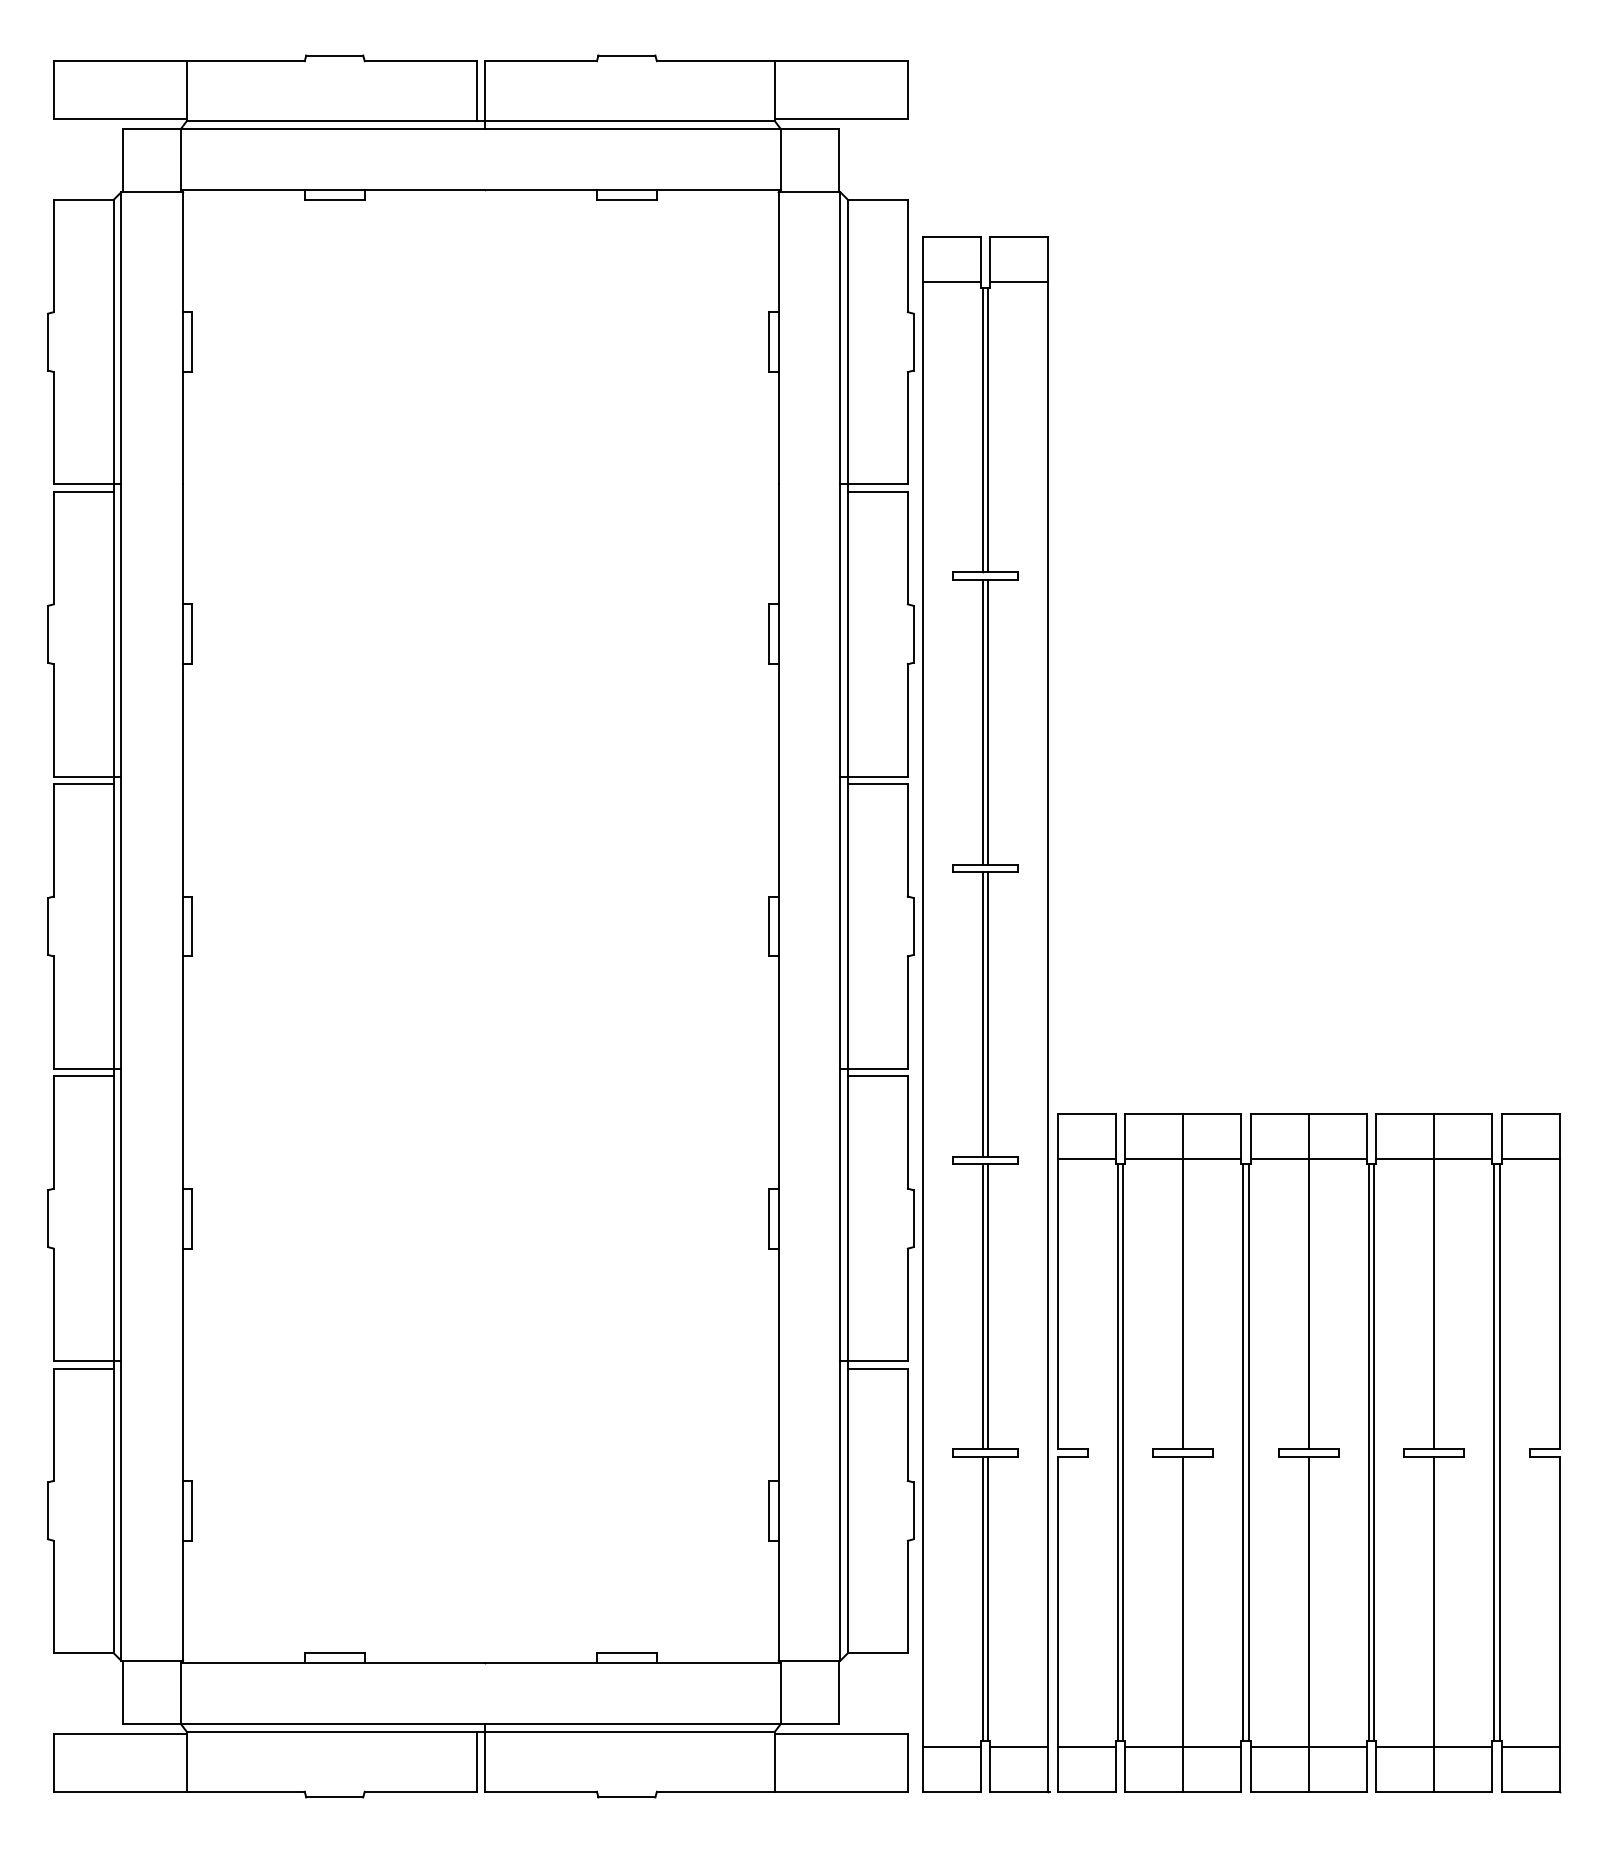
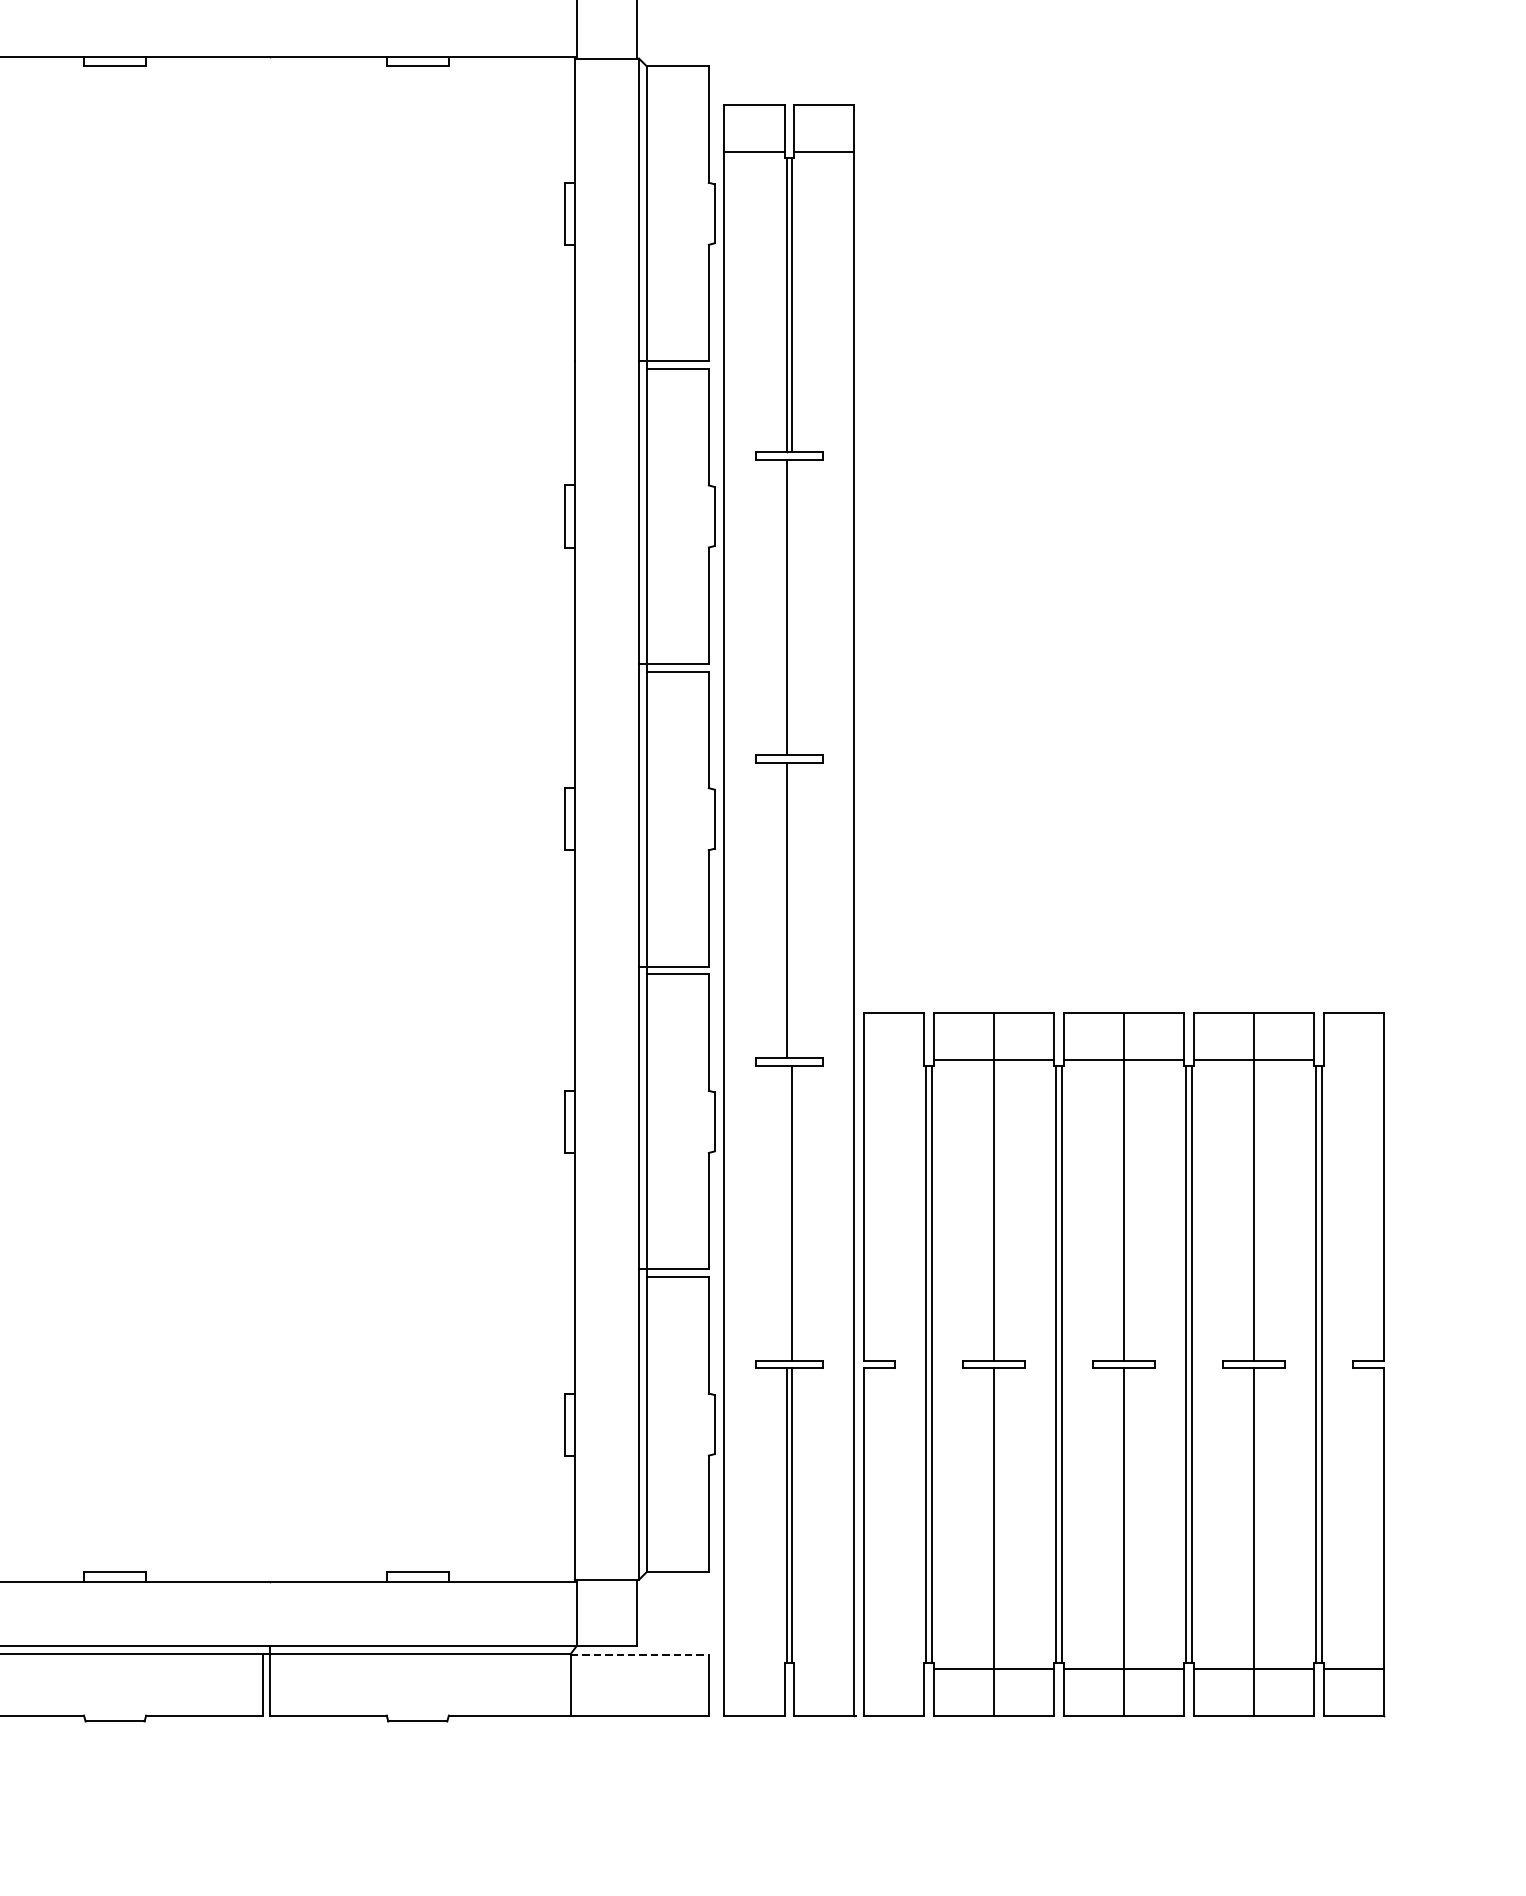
line: (988, 721) -> (792, 606), removed
line: (988, 1014) -> (792, 910), removed
line: (1086, 1158) -> (893, 1059), removed
line: (1530, 1158) -> (1353, 1059), removed
line: (982, 1306) -> (786, 1212), removed
line: (841, 1733) -> (640, 1655), solid -> dashed
line: (951, 1746) -> (754, 1668), removed
line: (1019, 1746) -> (824, 1668), removed
line: (1086, 1746) -> (893, 1668), removed

